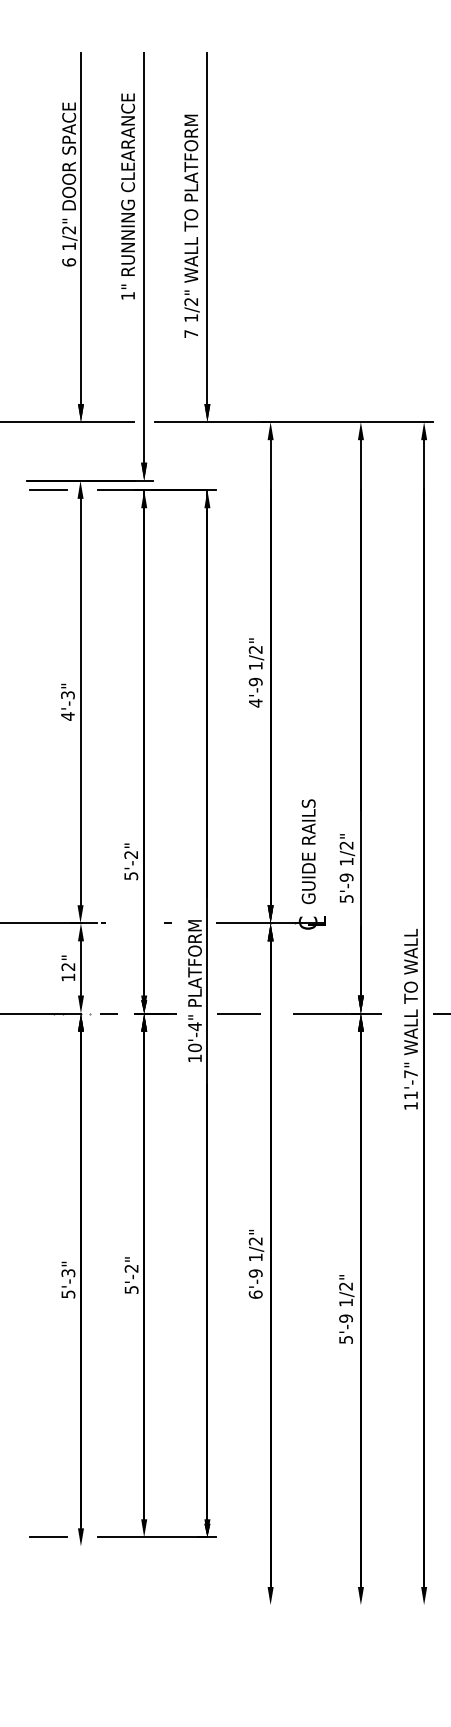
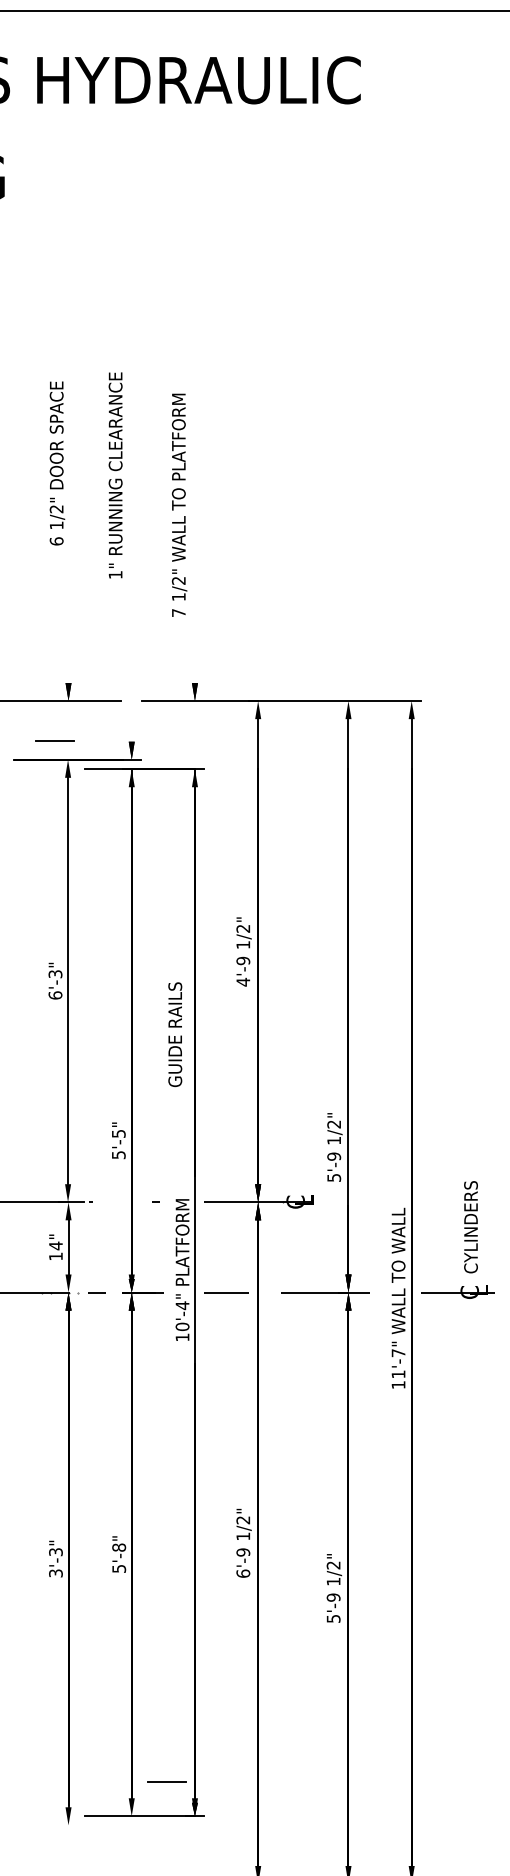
line: (80, 228) -> (68, 507), removed
line: (206, 228) -> (194, 507), removed
line: (143, 257) -> (131, 536), removed
line: (47, 489) -> (54, 740), moved
text: (67, 716) -> (55, 995), 4'-3" -> 6'-3"
text: (308, 851) -> (175, 1034), moved
text: (130, 854) -> (118, 1133), 5'-2" -> 5'-5"
text: (67, 966) -> (55, 1245), 12" -> 14"
text: (131, 1268) -> (119, 1547), 5'-2" -> 5'-8"
text: (67, 1294) -> (55, 1573), 5'-3" -> 3'-3"
line: (47, 1536) -> (166, 1781), moved

